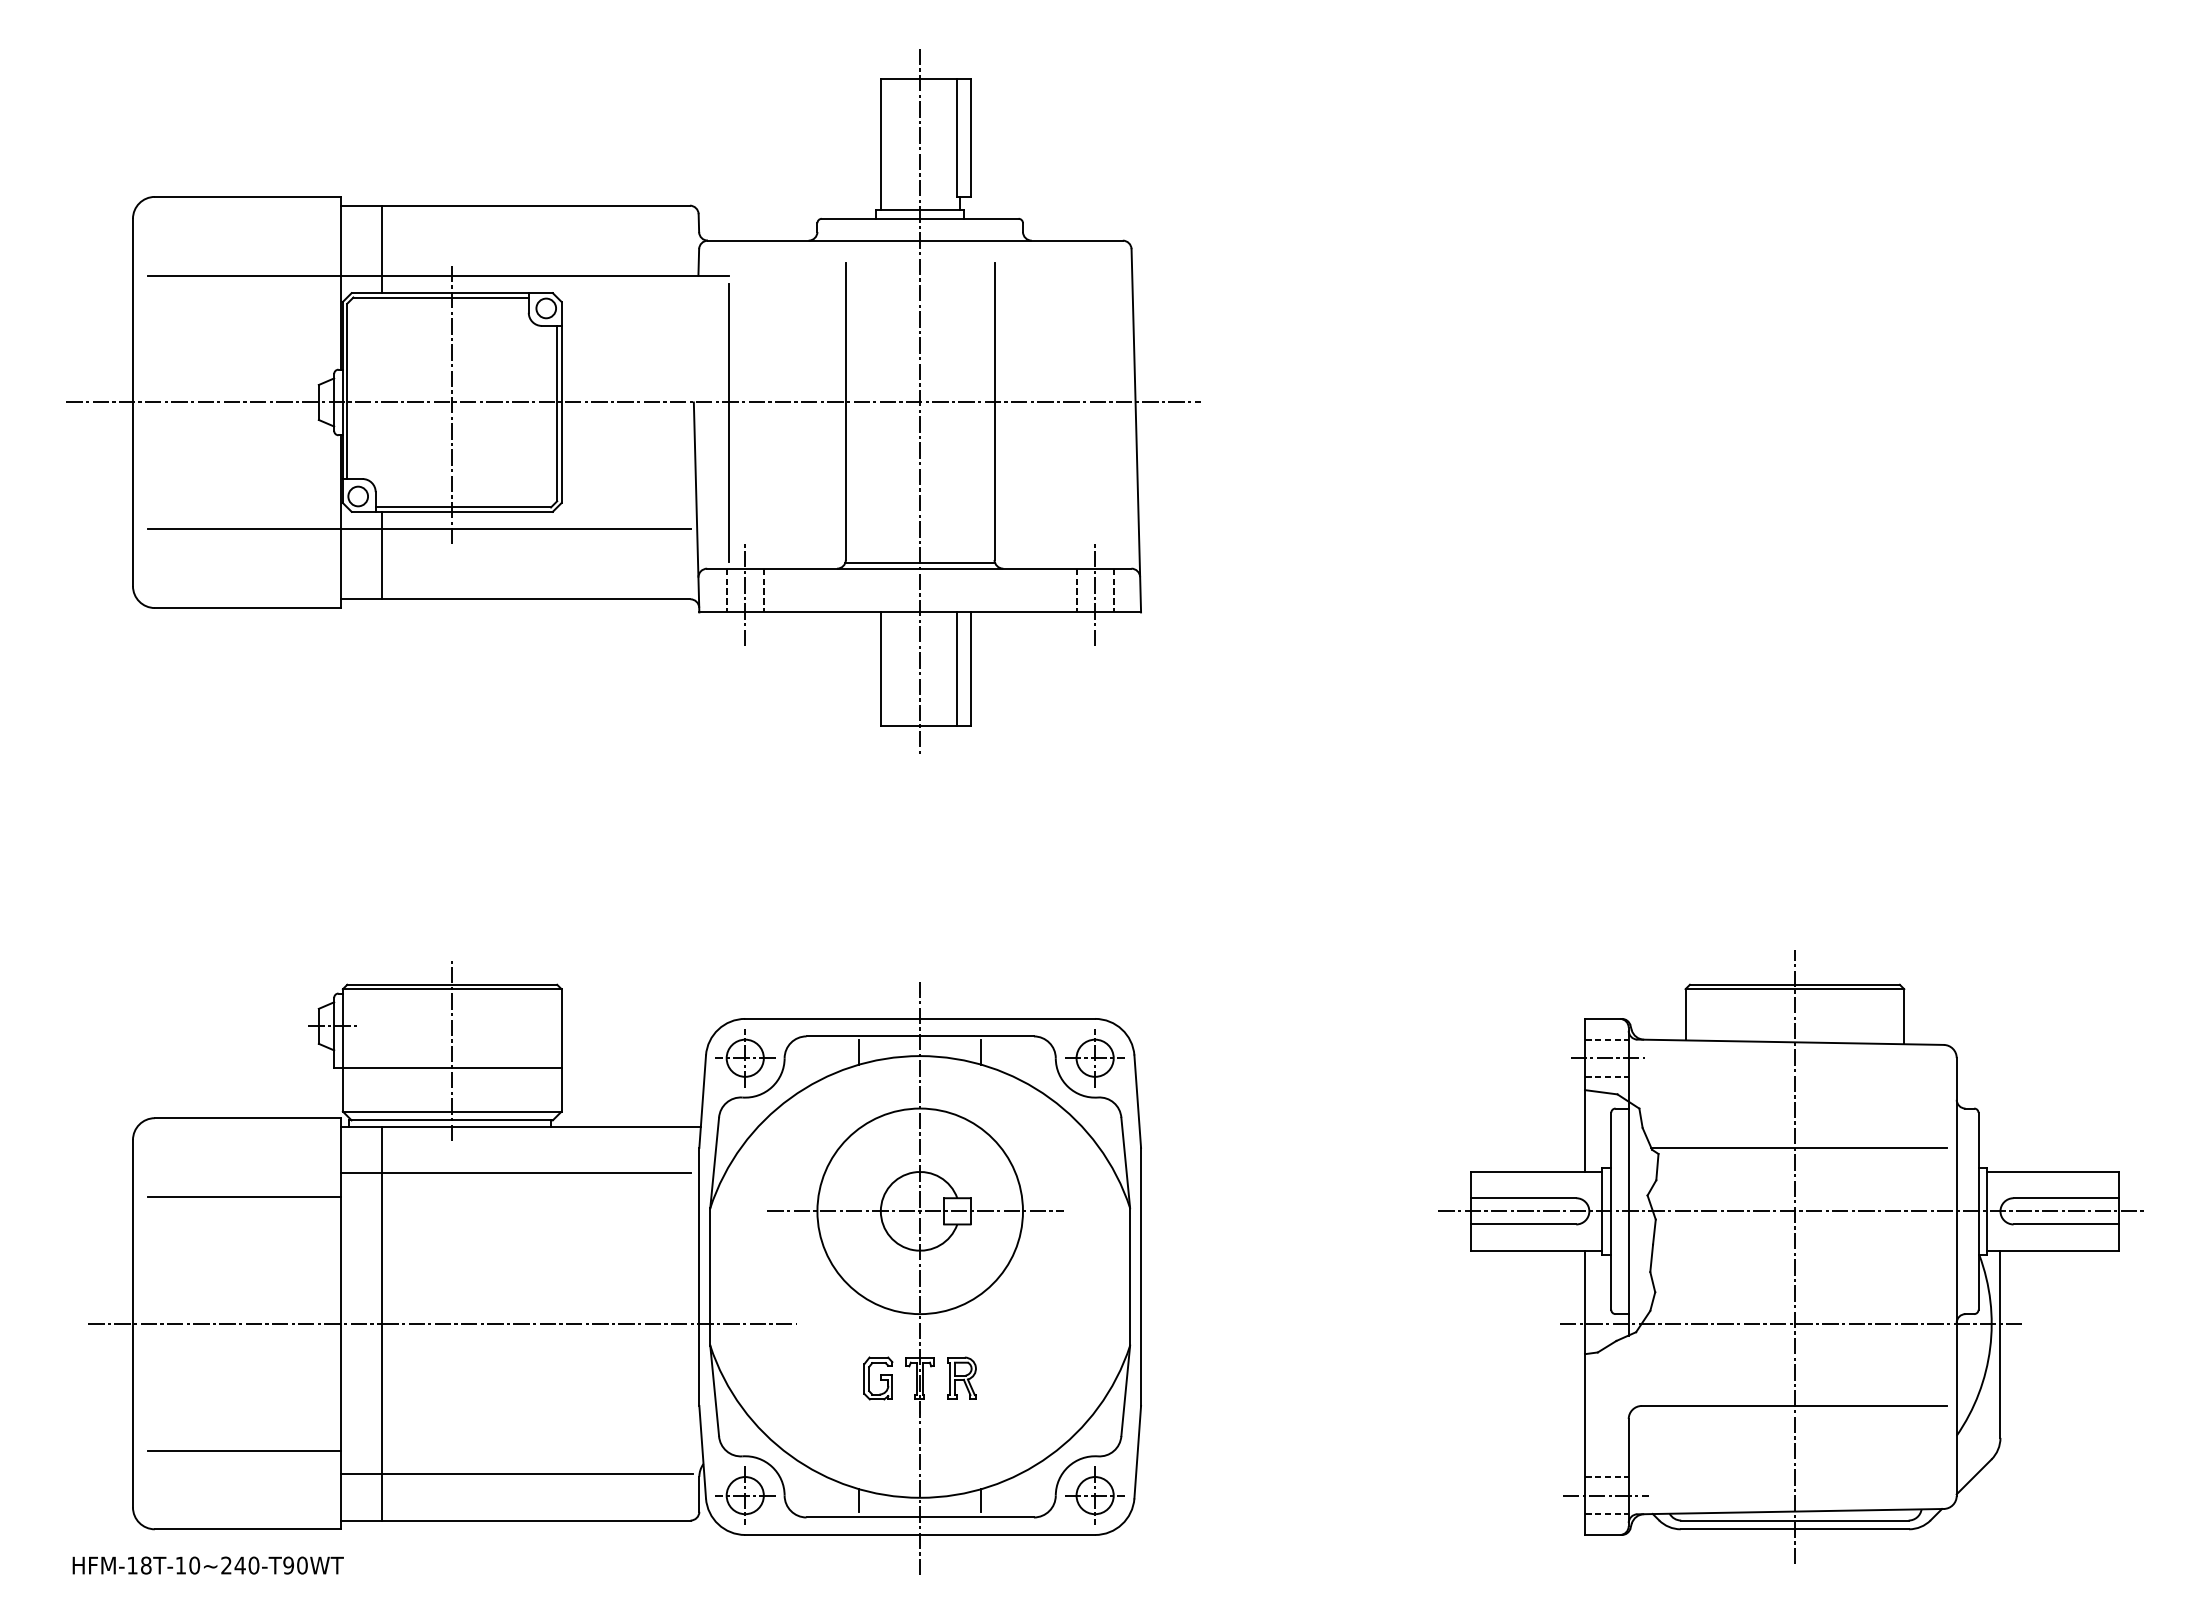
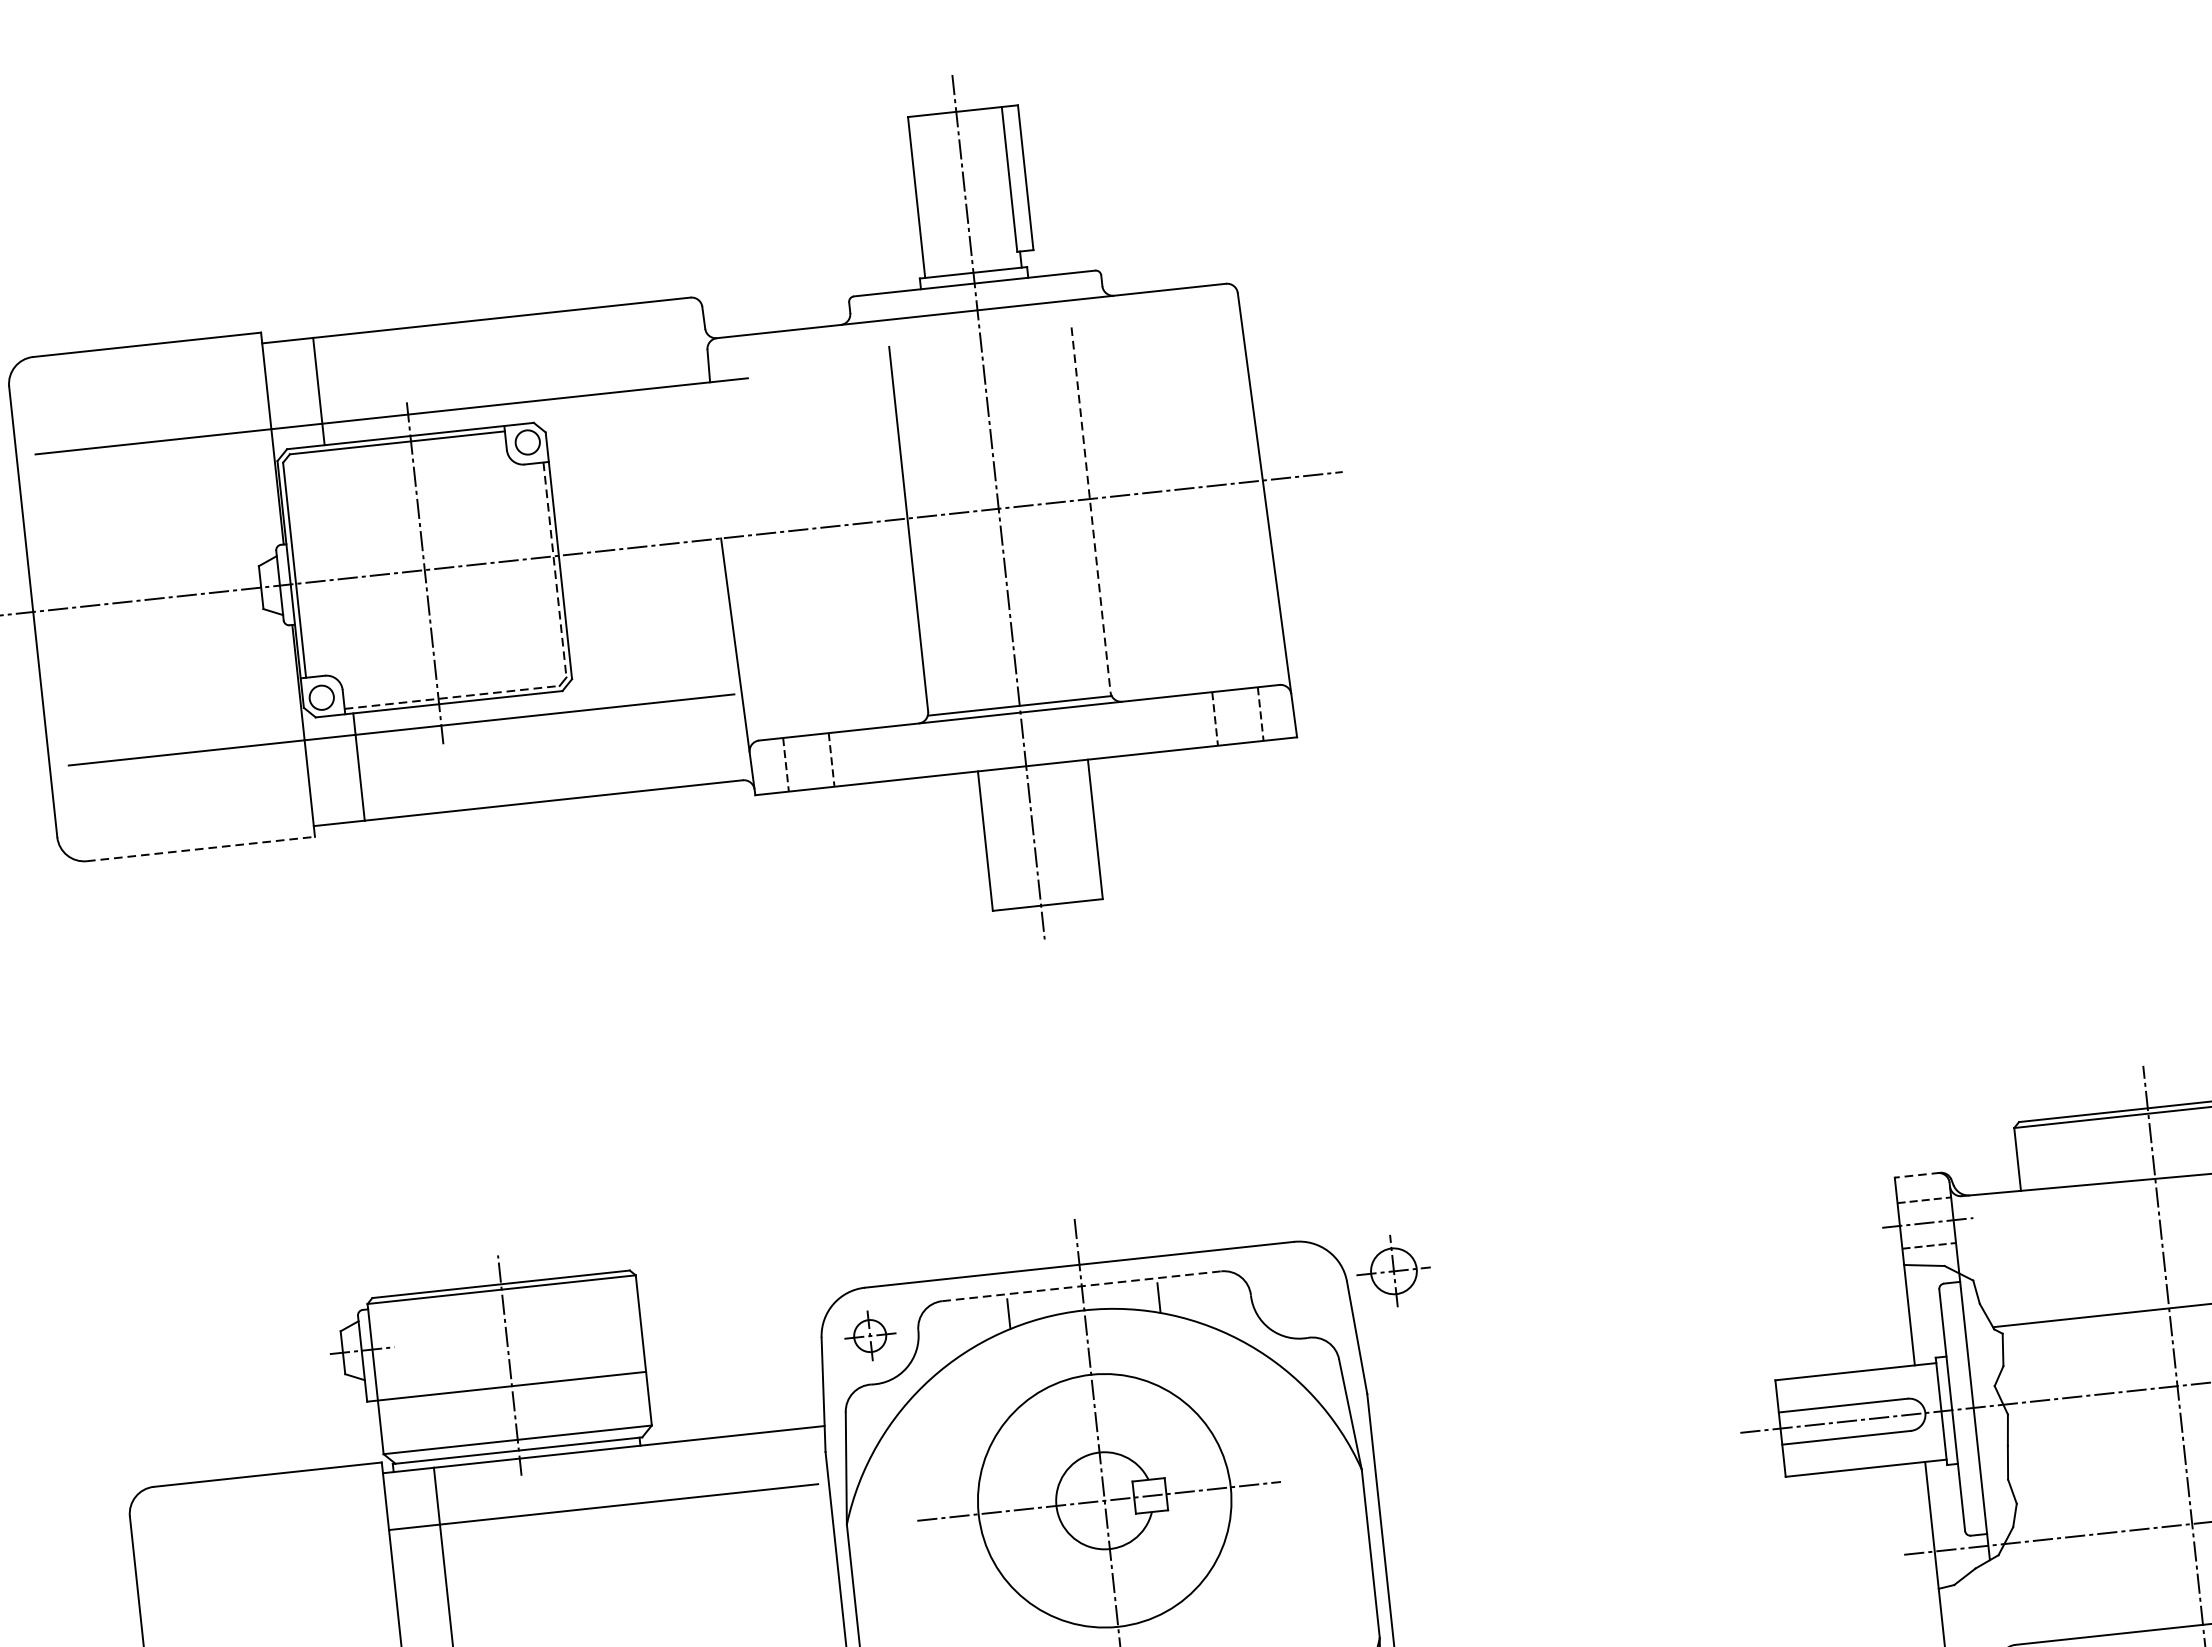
line: (994, 411) -> (1091, 510), solid -> dashed
line: (557, 413) -> (555, 569), solid -> dashed
line: (729, 422) -> (767, 558), removed
line: (463, 507) -> (452, 697), solid -> dashed
line: (745, 593) -> (809, 765), removed
line: (1095, 593) -> (1238, 720), removed
line: (247, 608) -> (200, 849), solid -> dashed
line: (957, 669) -> (1079, 831), removed
line: (1603, 1018) -> (1917, 1174), solid -> dashed
line: (920, 1036) -> (1082, 1286), solid -> dashed
part: (745, 1058) -> (870, 1336), size x0.7
part: (1094, 1058) -> (1393, 1271), moved
line: (244, 1196) -> (274, 1571), removed

